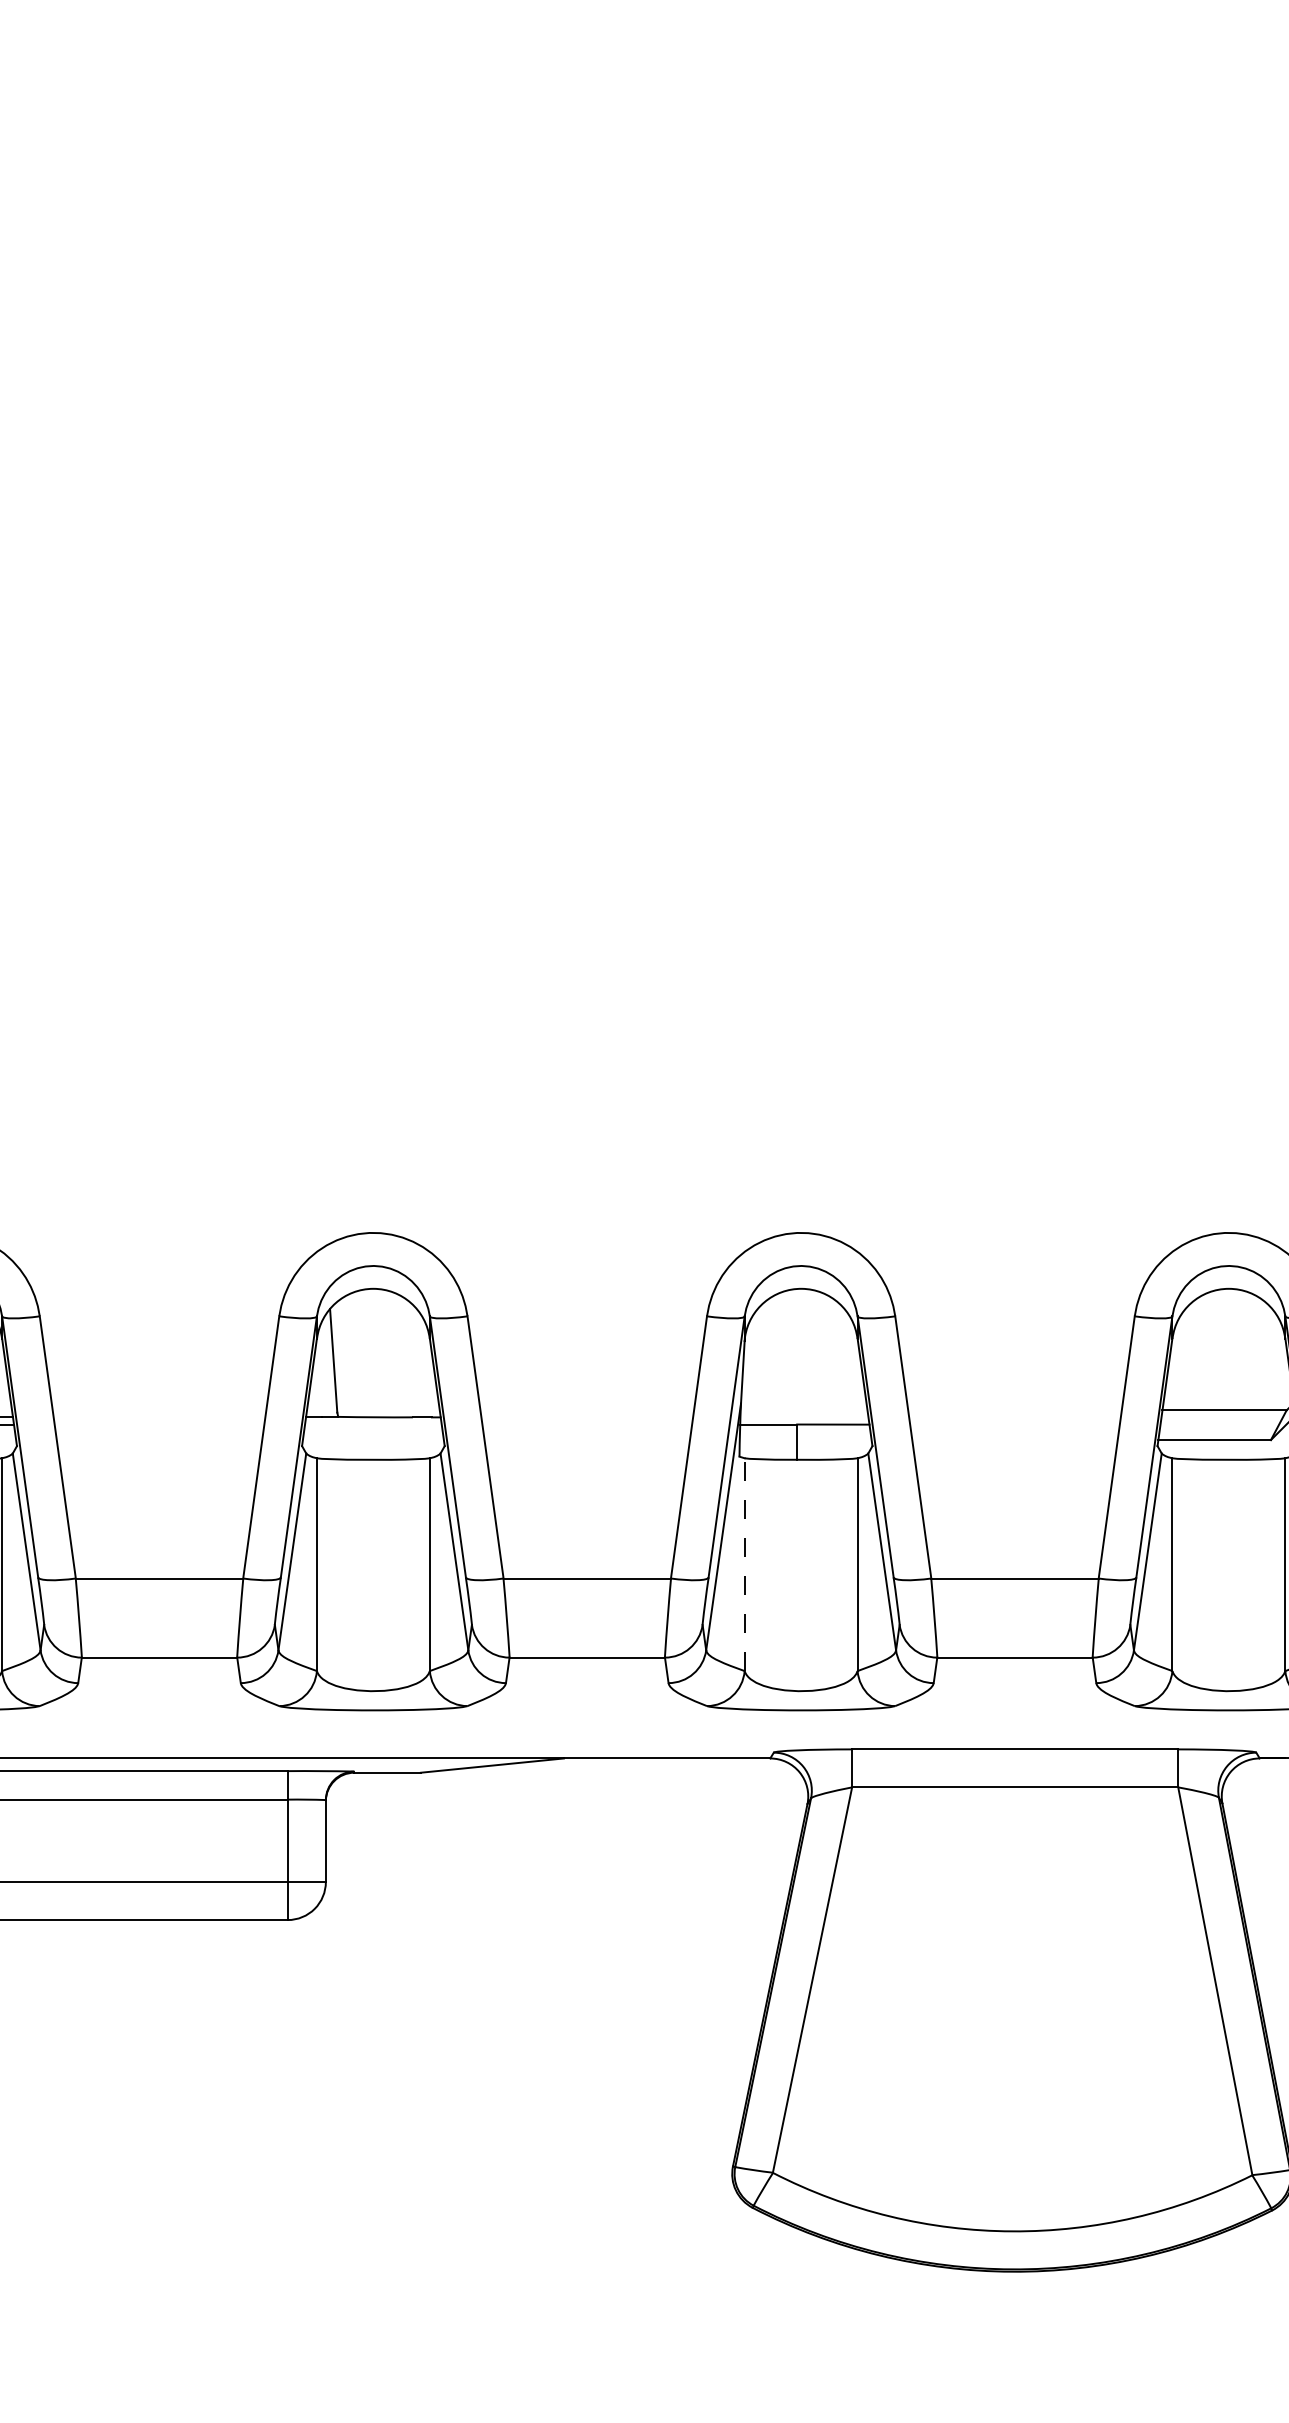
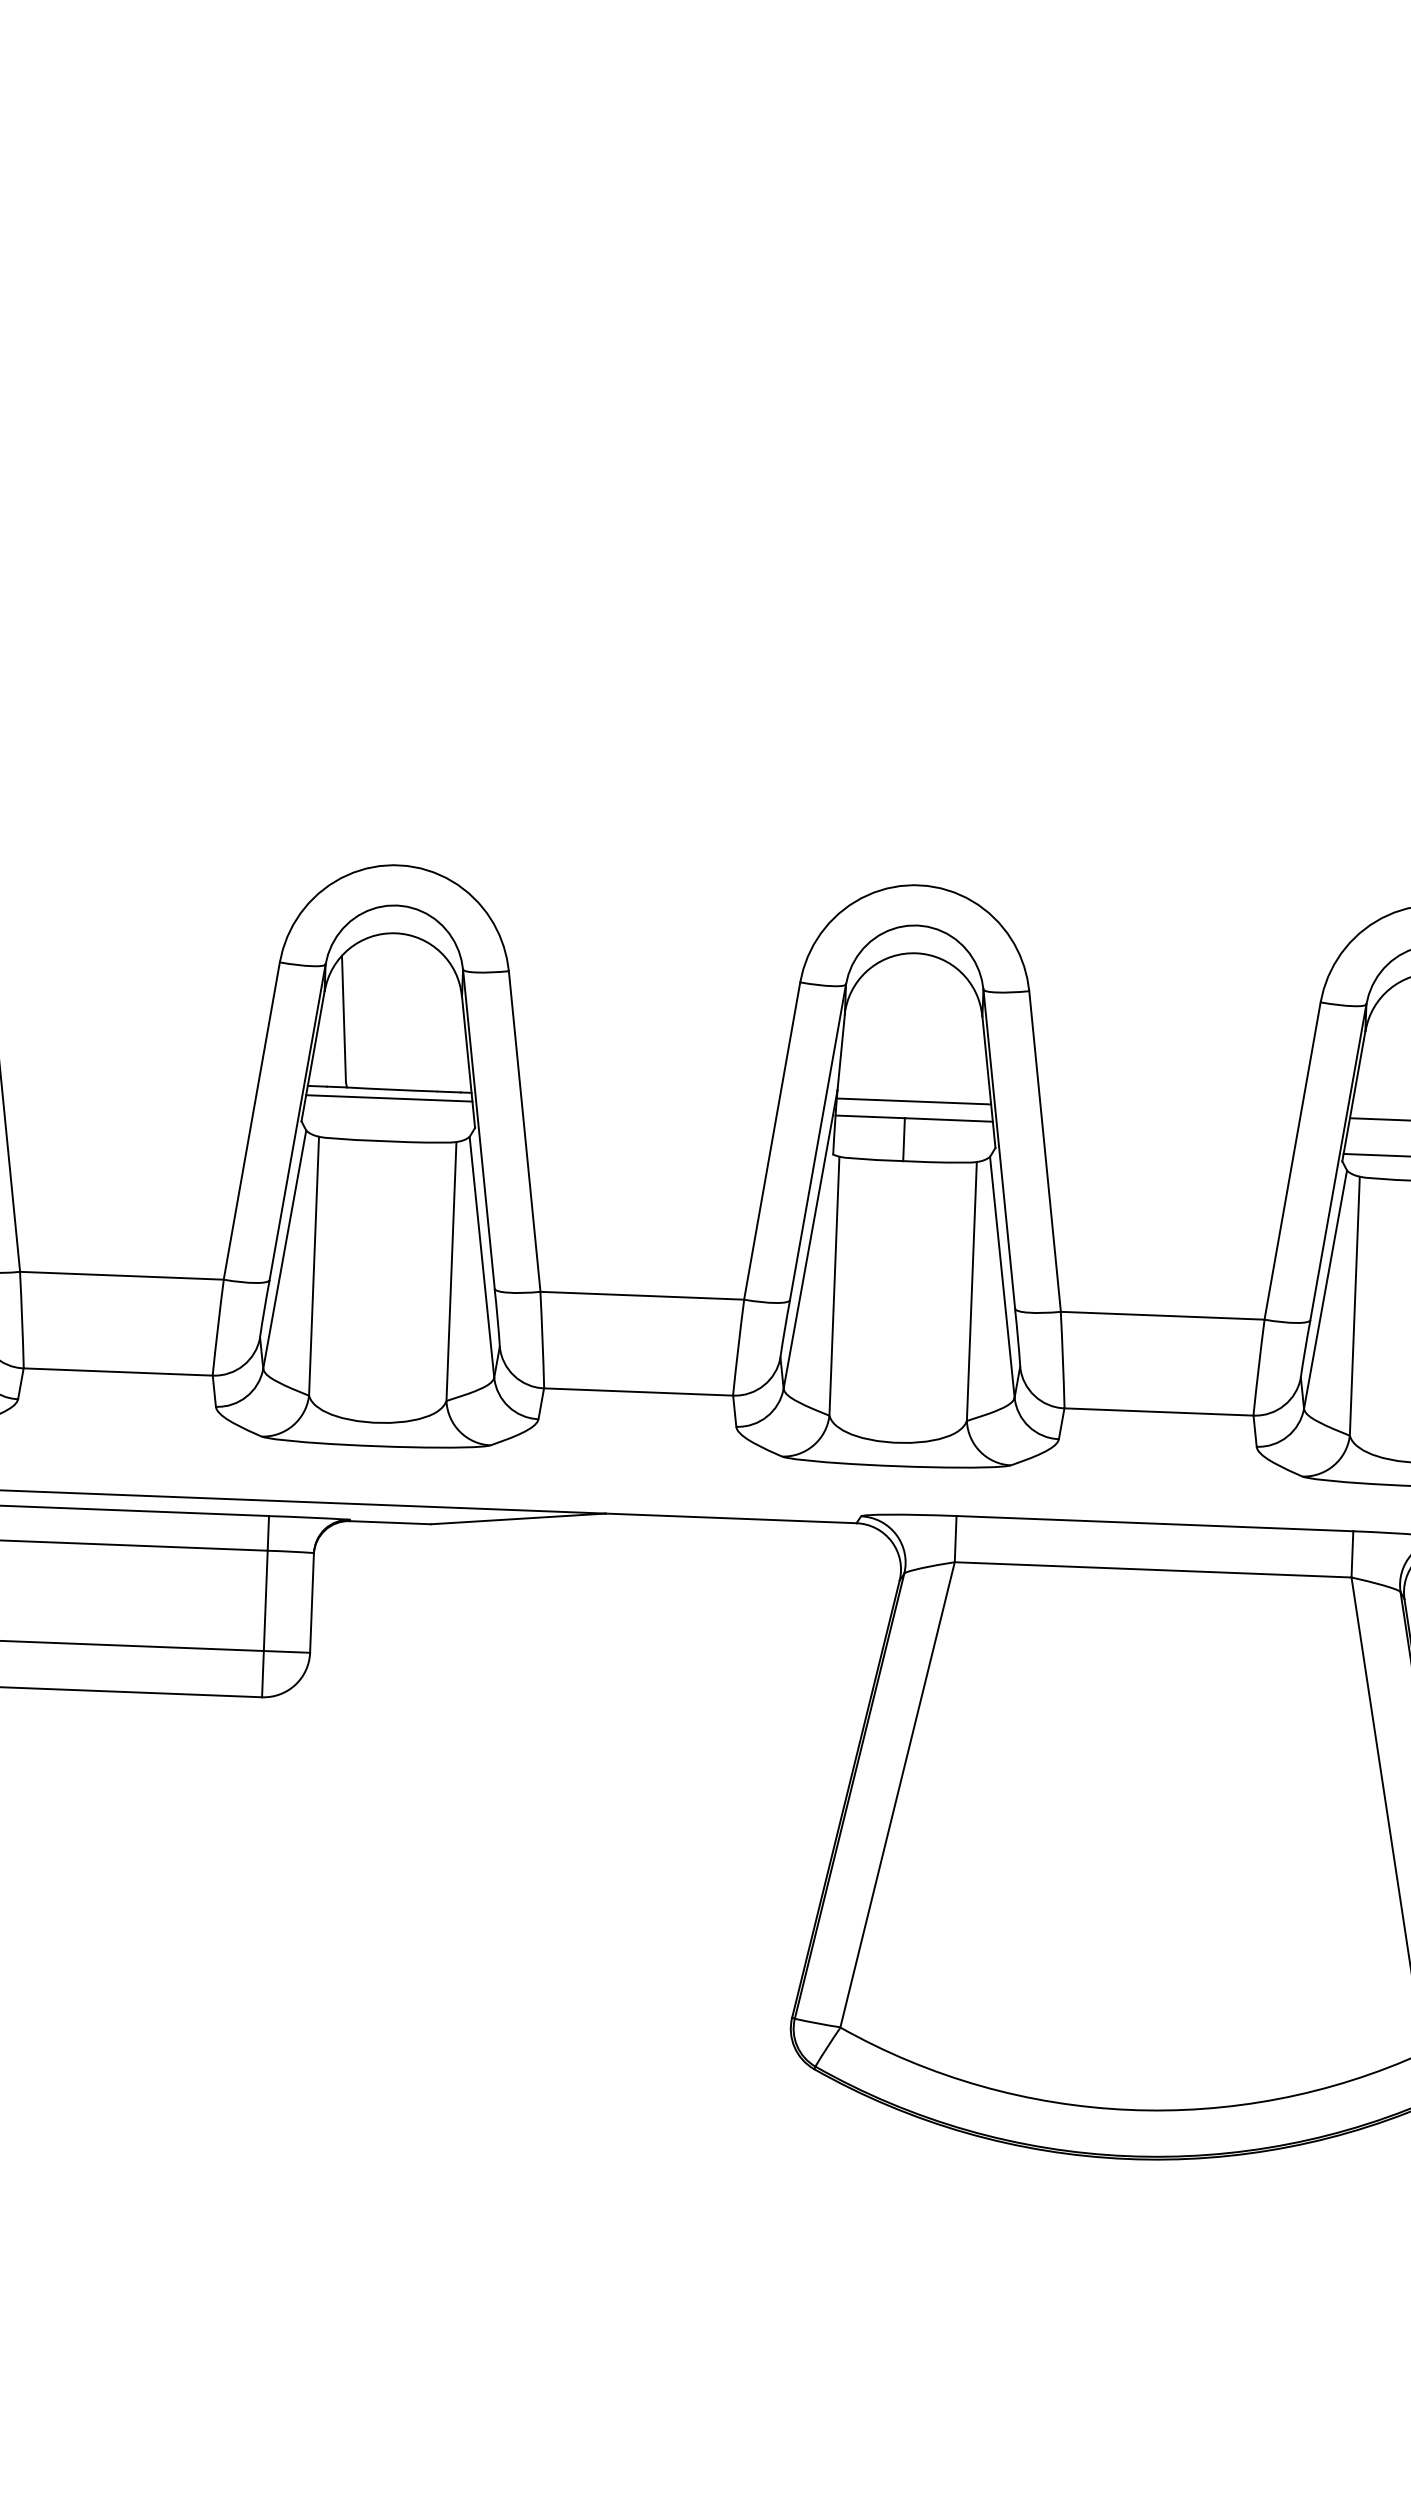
line: (803, 1410) -> (913, 1101), added
line: (373, 1424) -> (389, 1098), added
line: (744, 1564) -> (834, 1286), dashed -> solid

